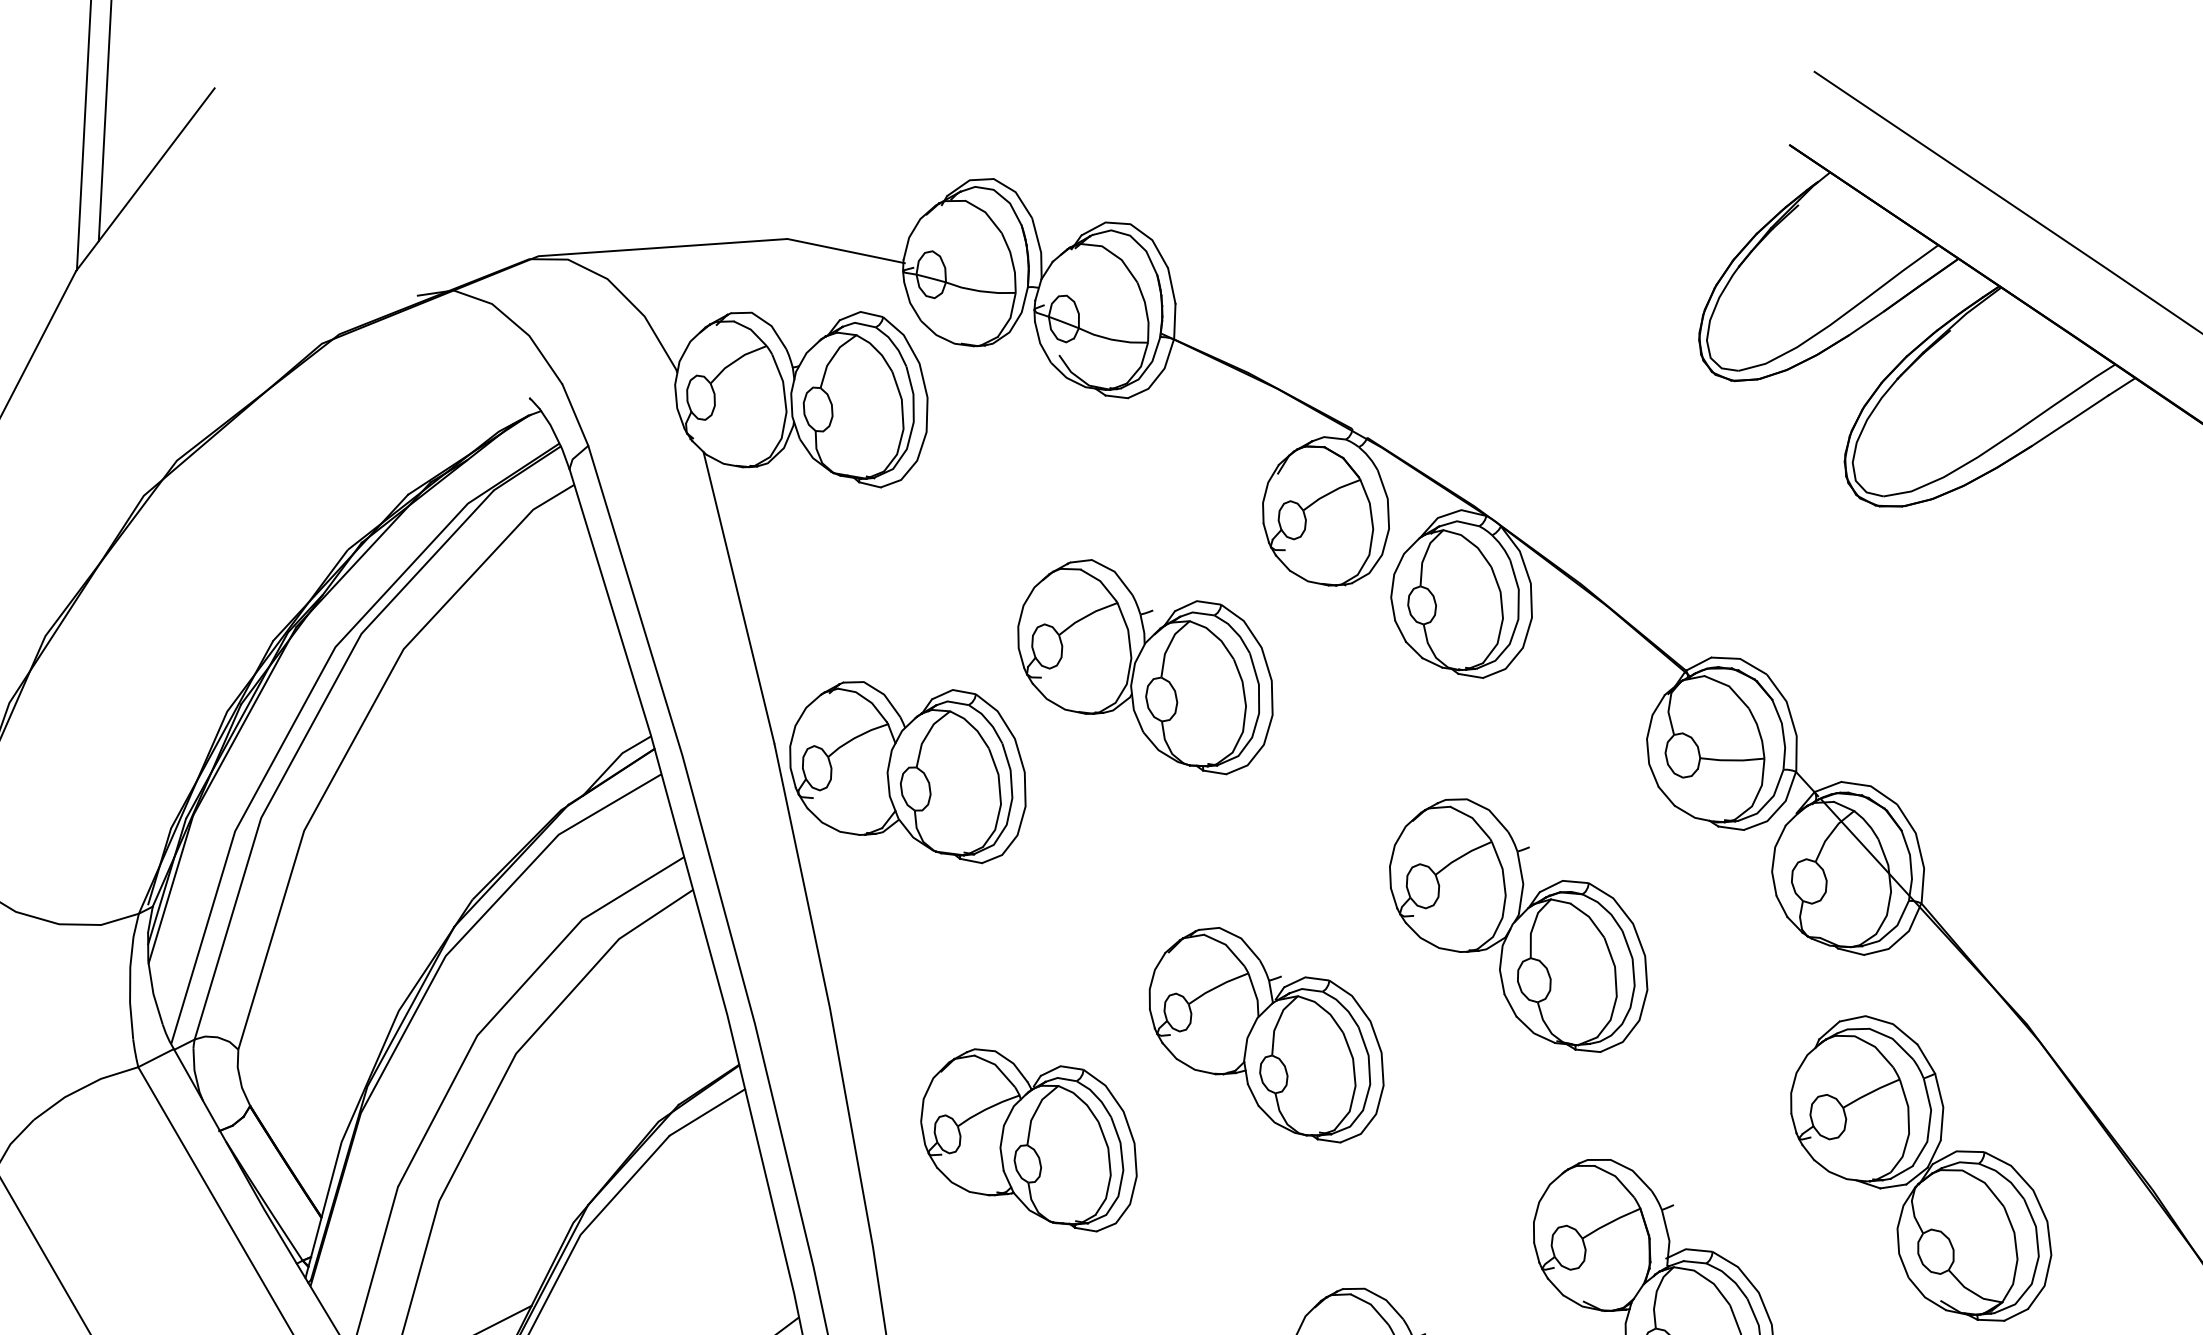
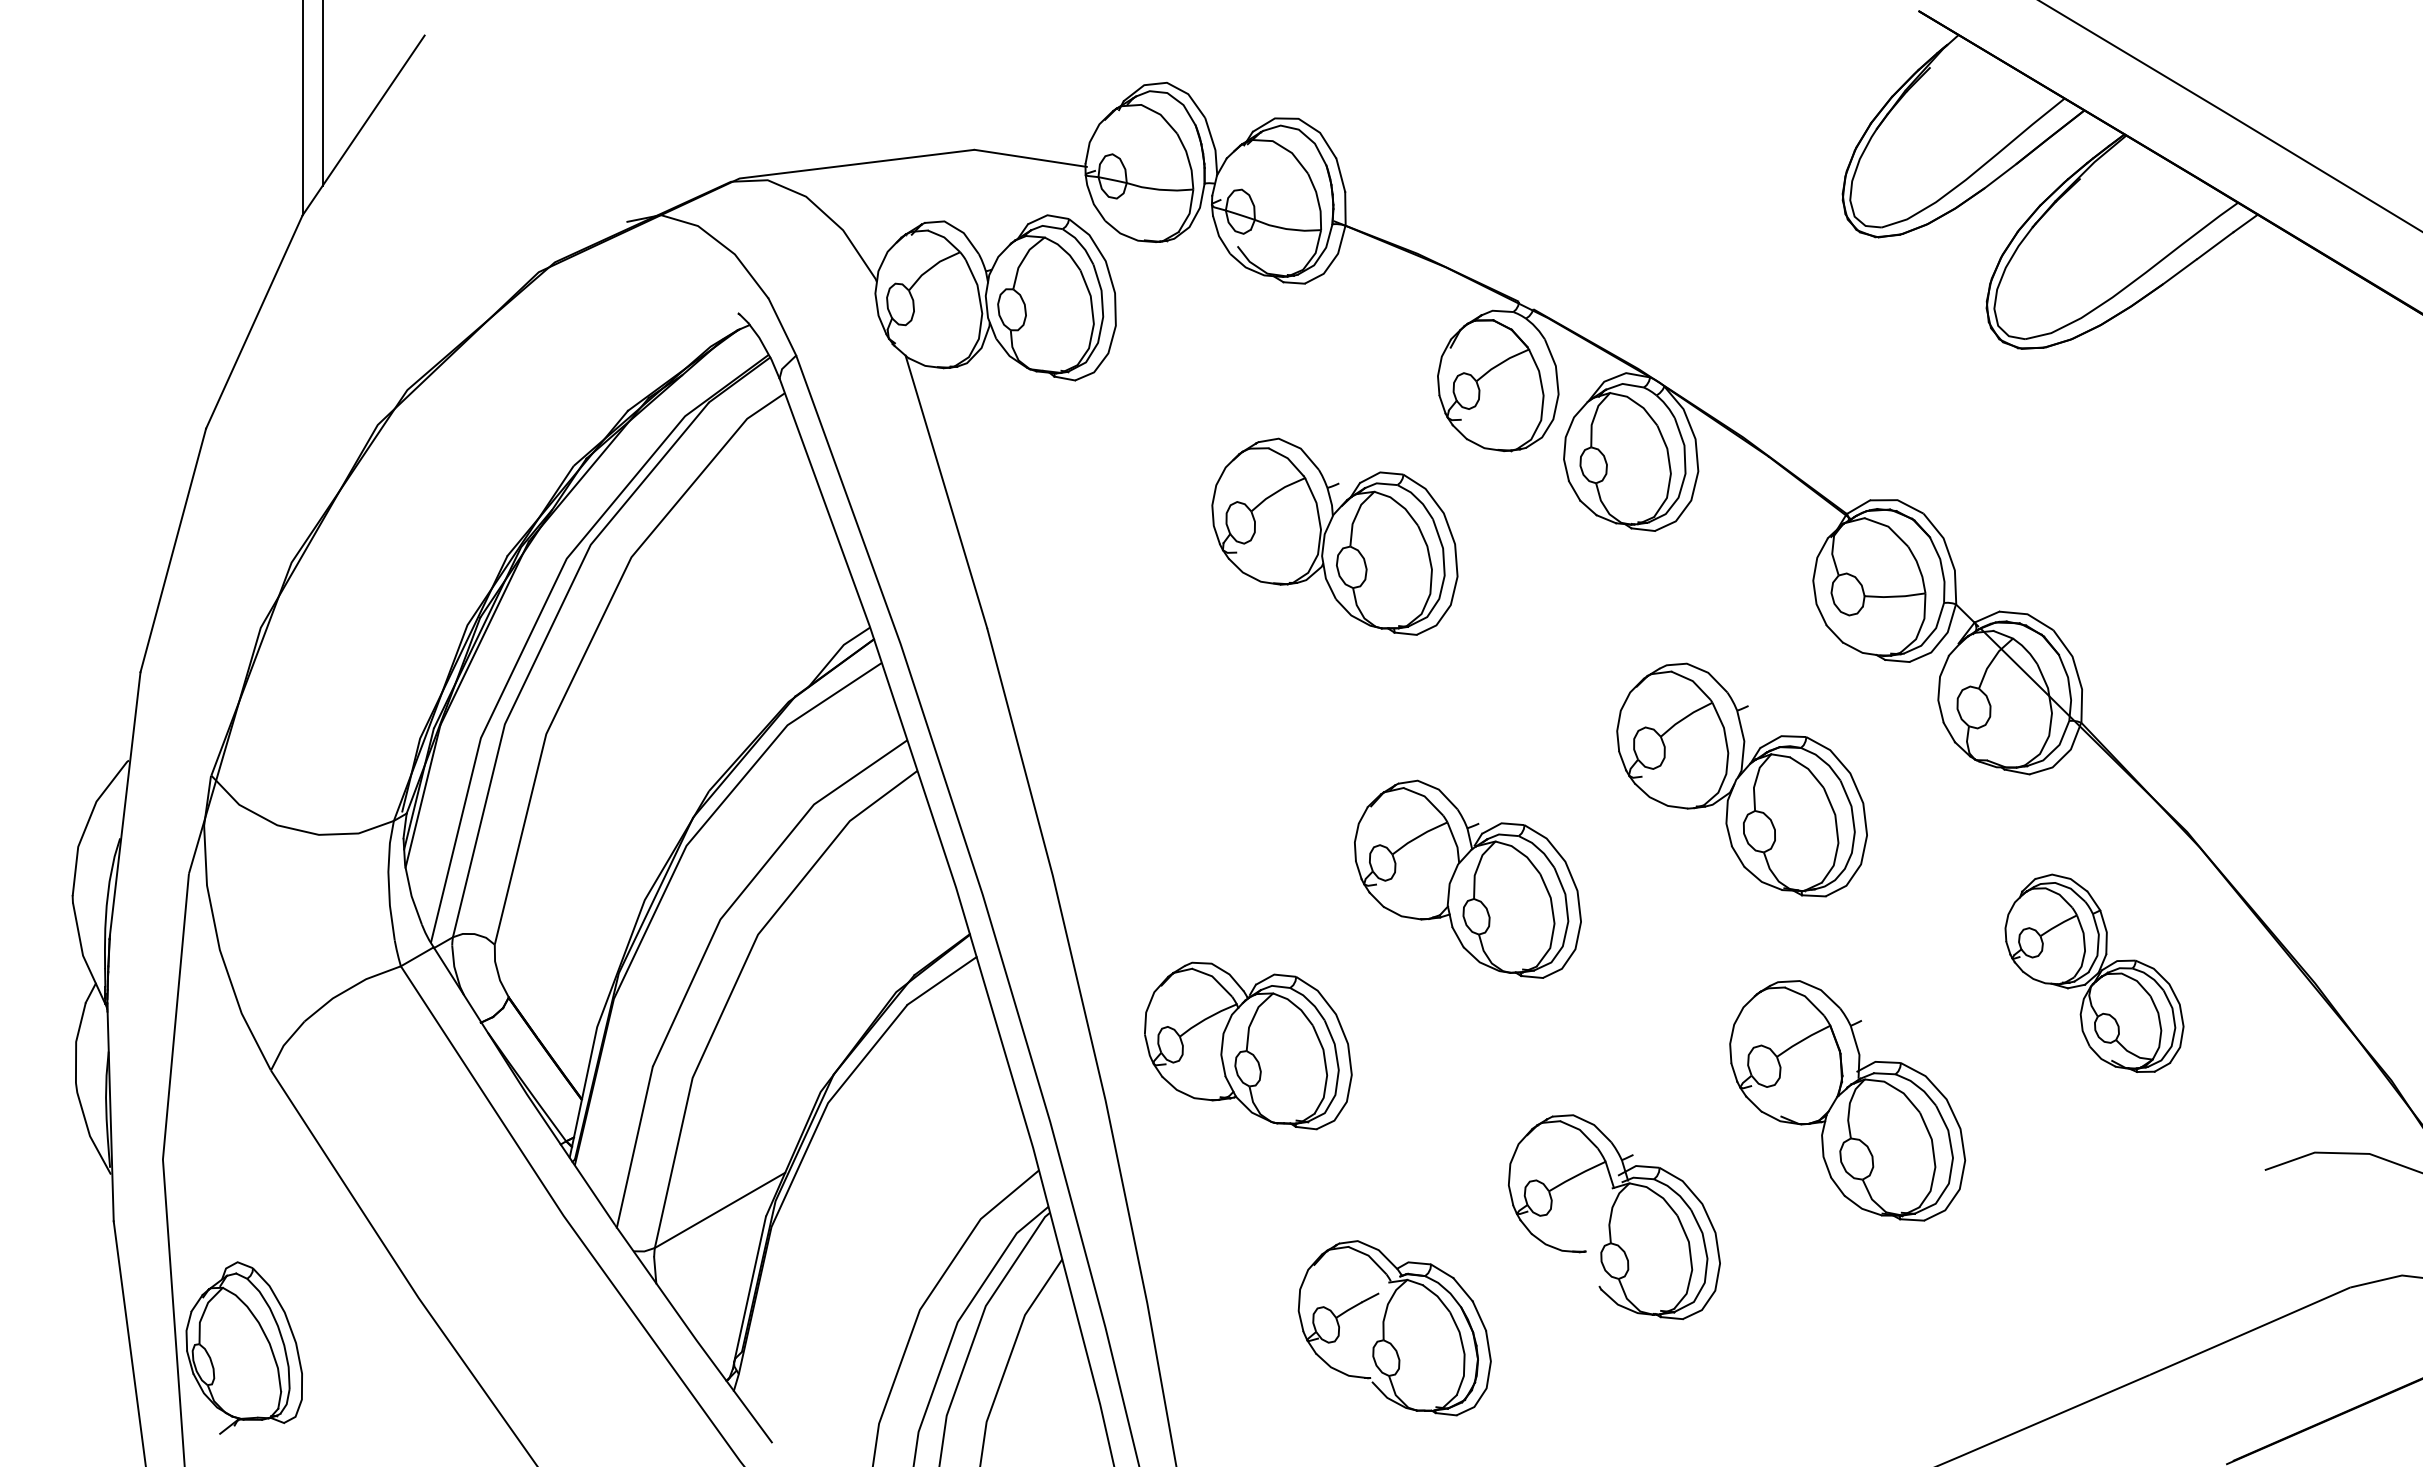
part: (908, 771) -> (1115, 648), removed
part: (1518, 924) -> (1741, 779), moved
part: (1029, 1139) -> (1248, 1045), moved
part: (1921, 1168) -> (2094, 973), size x0.7

